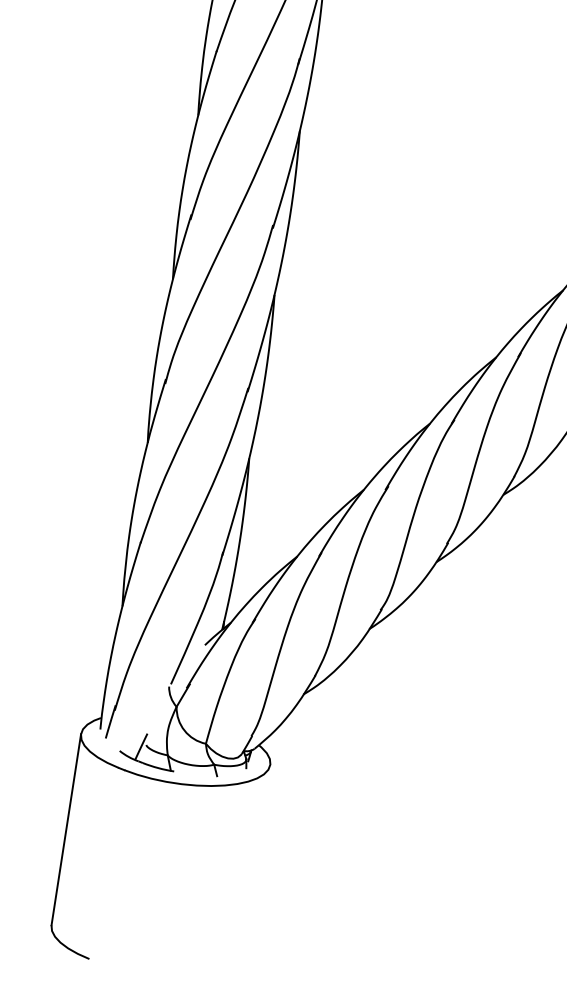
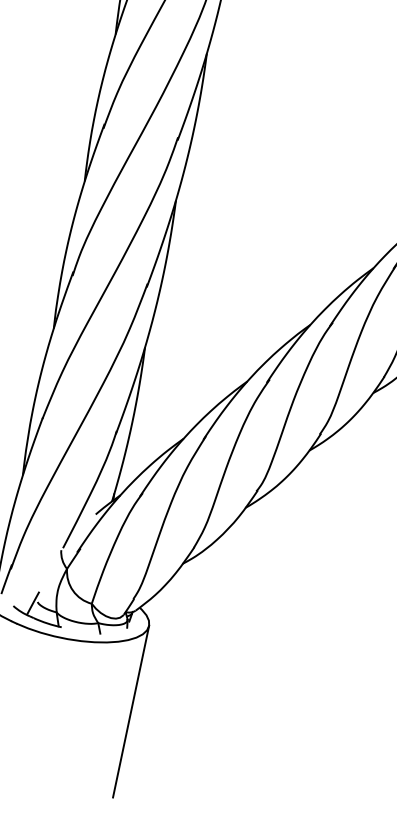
line: (255, 859) -> (131, 710), added

